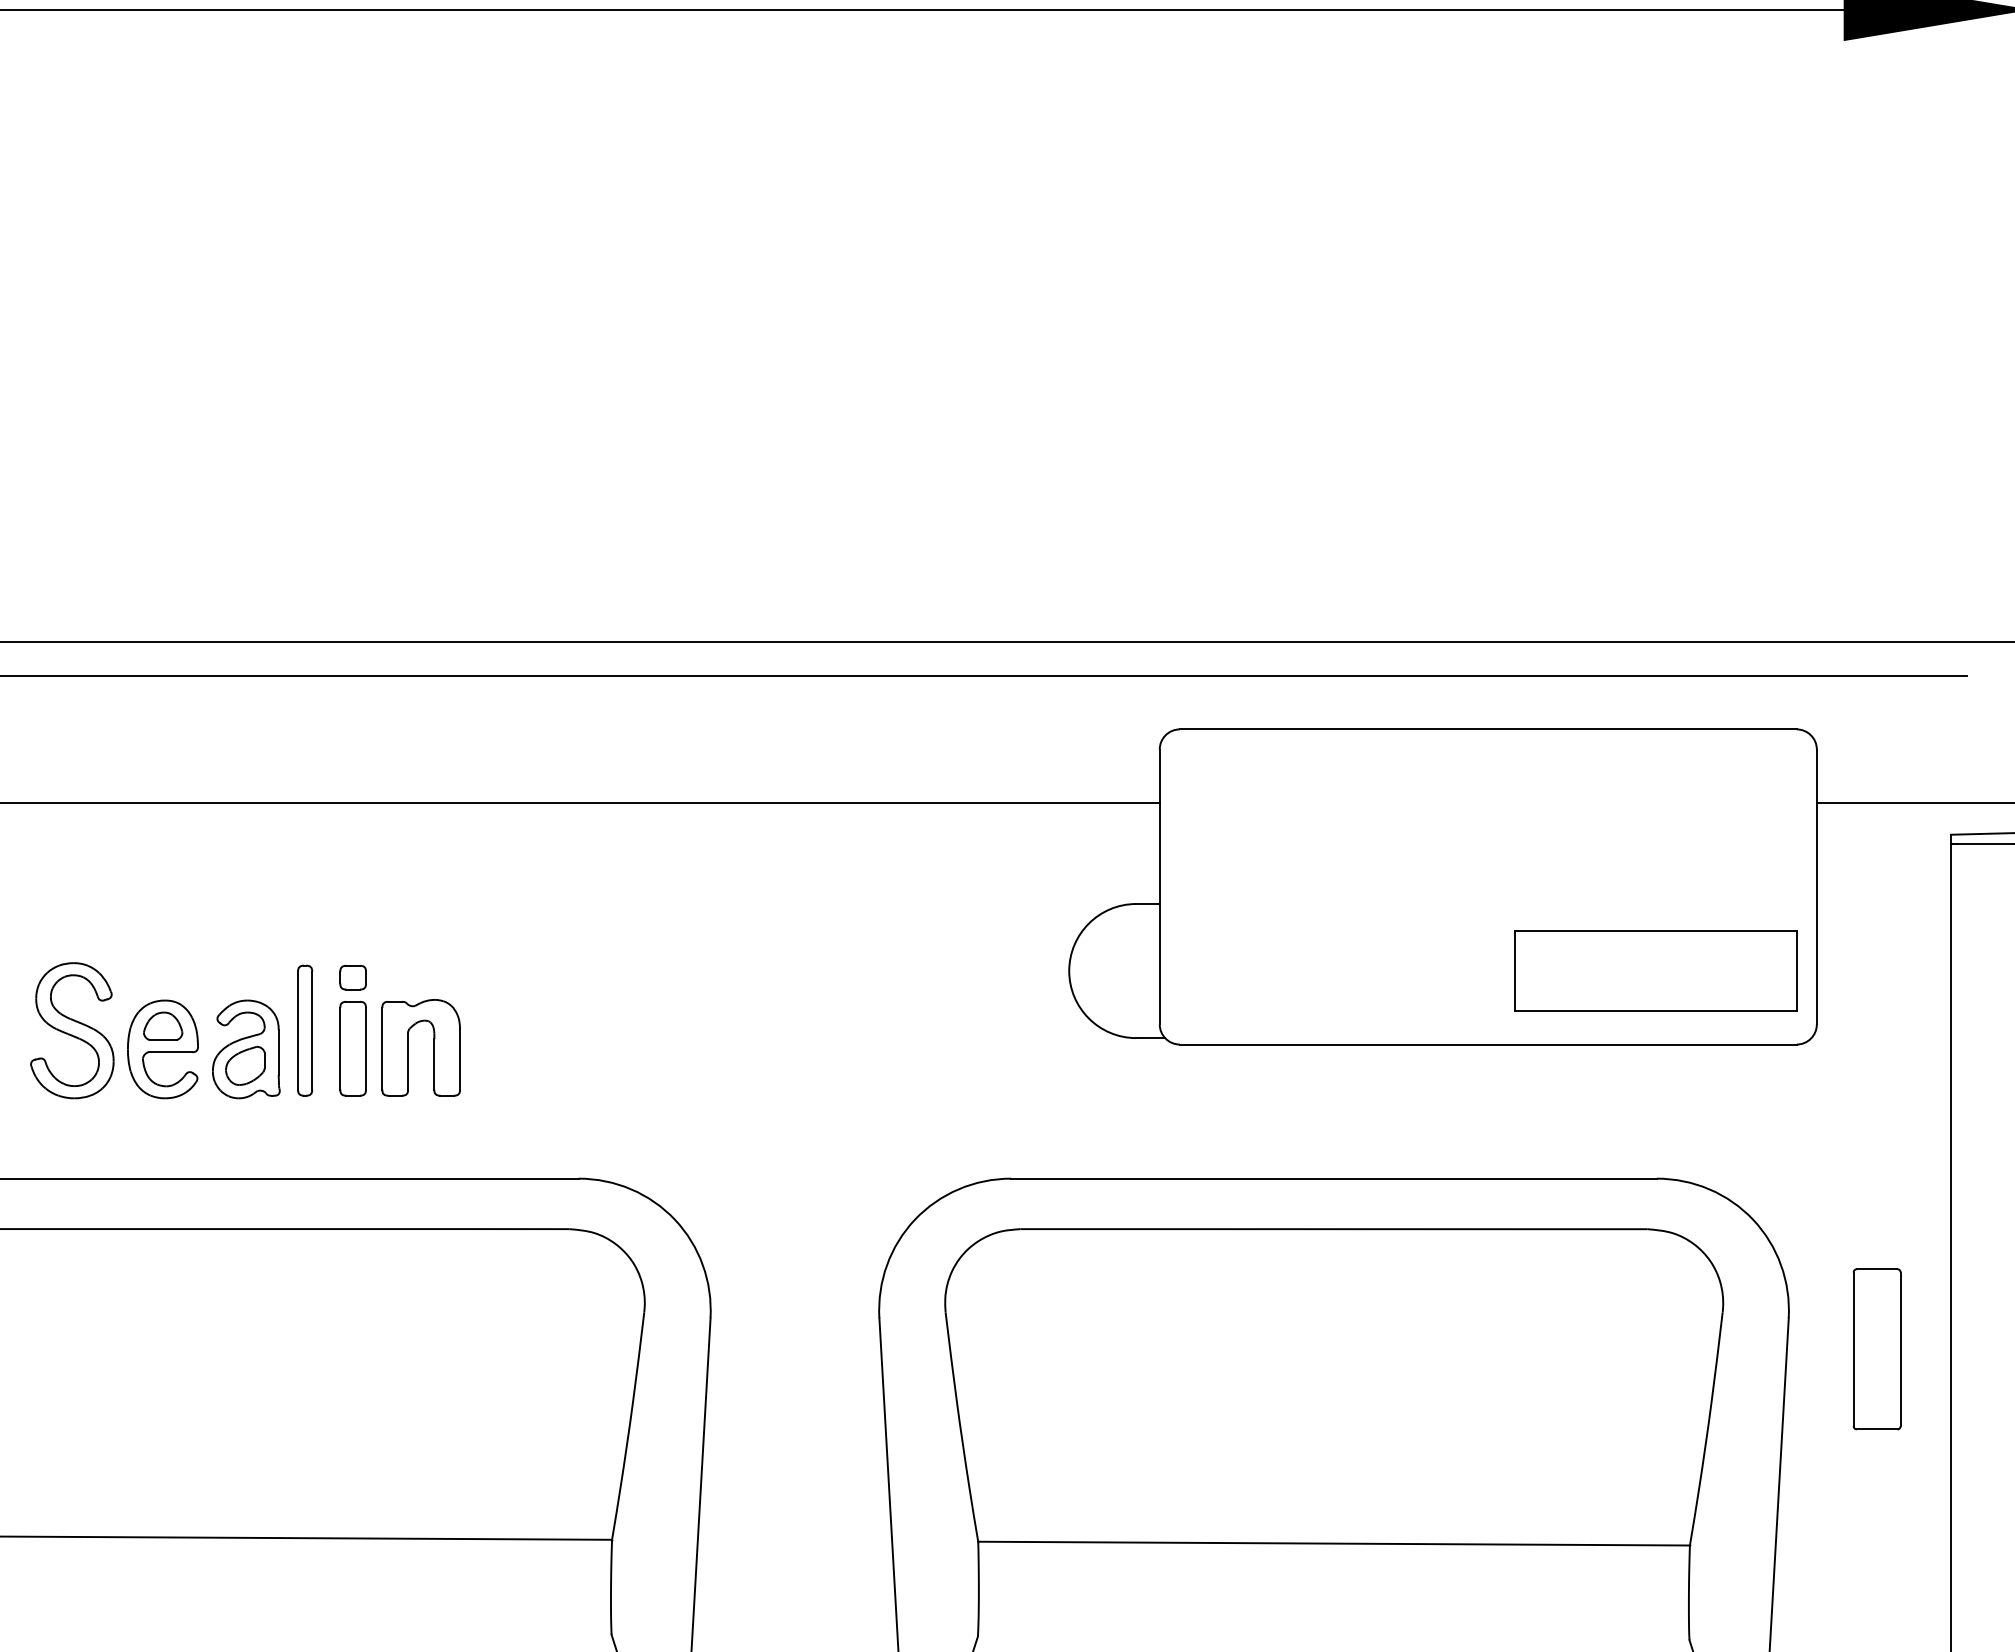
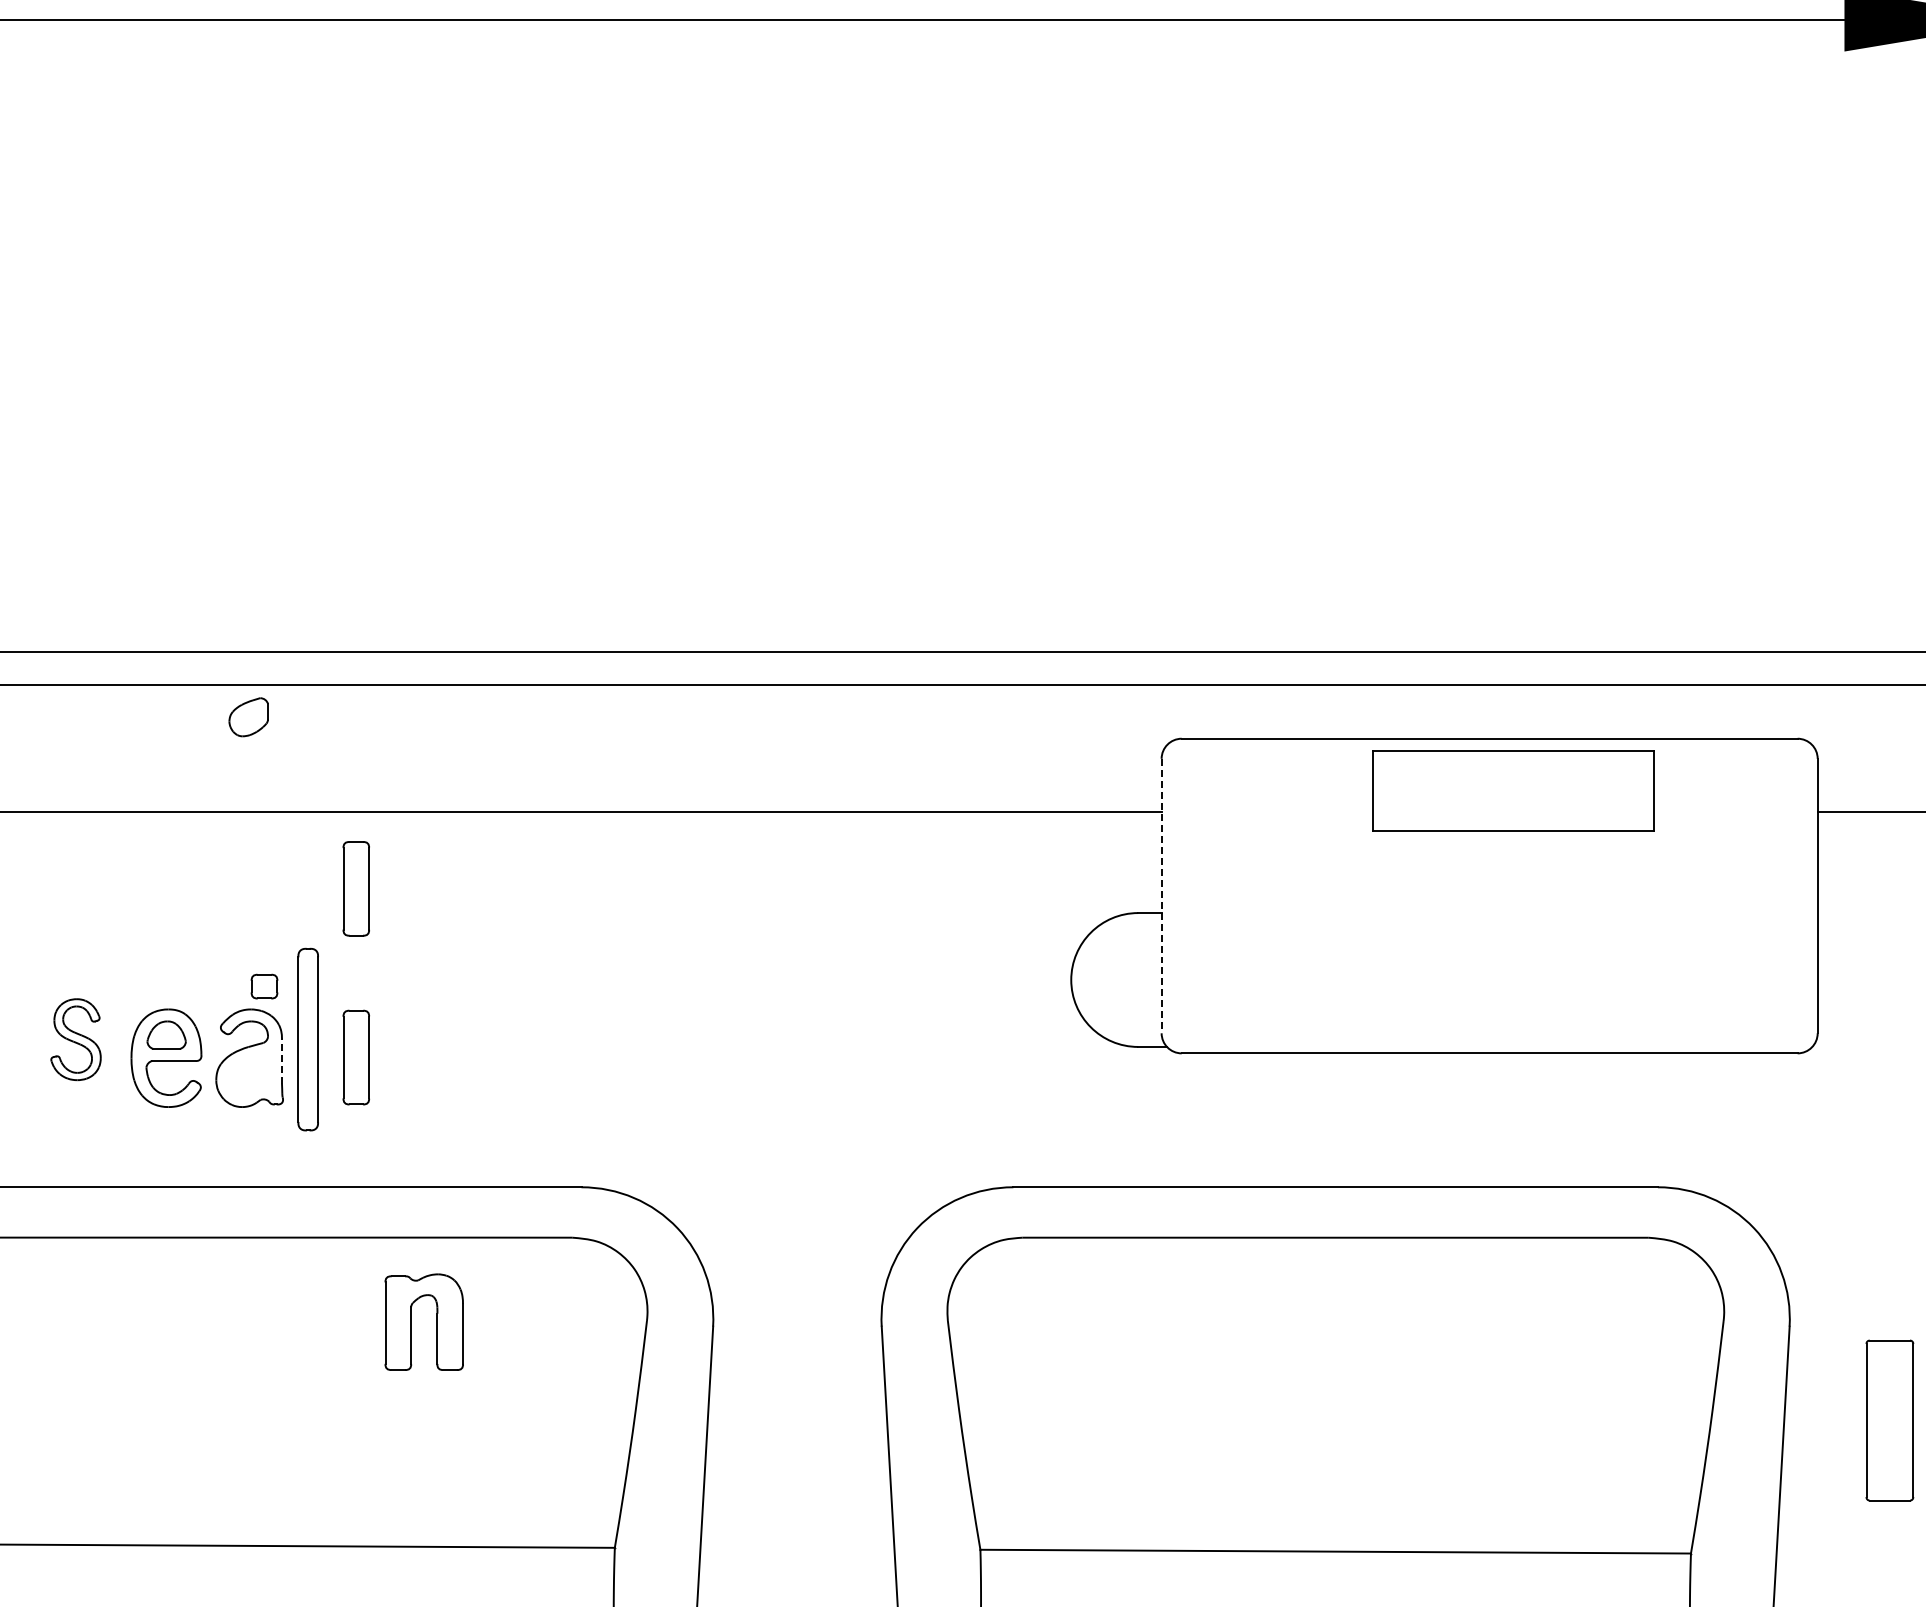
part: (352, 879) -> (355, 888), added
line: (1159, 887) -> (1161, 896), solid -> dashed
part: (1655, 970) -> (1512, 790), moved
part: (352, 977) -> (263, 986), moved
part: (72, 1030) -> (76, 1039), size x0.6
part: (305, 1030) -> (308, 1039), size x1.4
part: (408, 1047) -> (411, 1321), moved
line: (278, 1052) -> (281, 1061), solid -> dashed
part: (245, 1065) -> (248, 716), moved
part: (1876, 1349) -> (1889, 1420), moved

